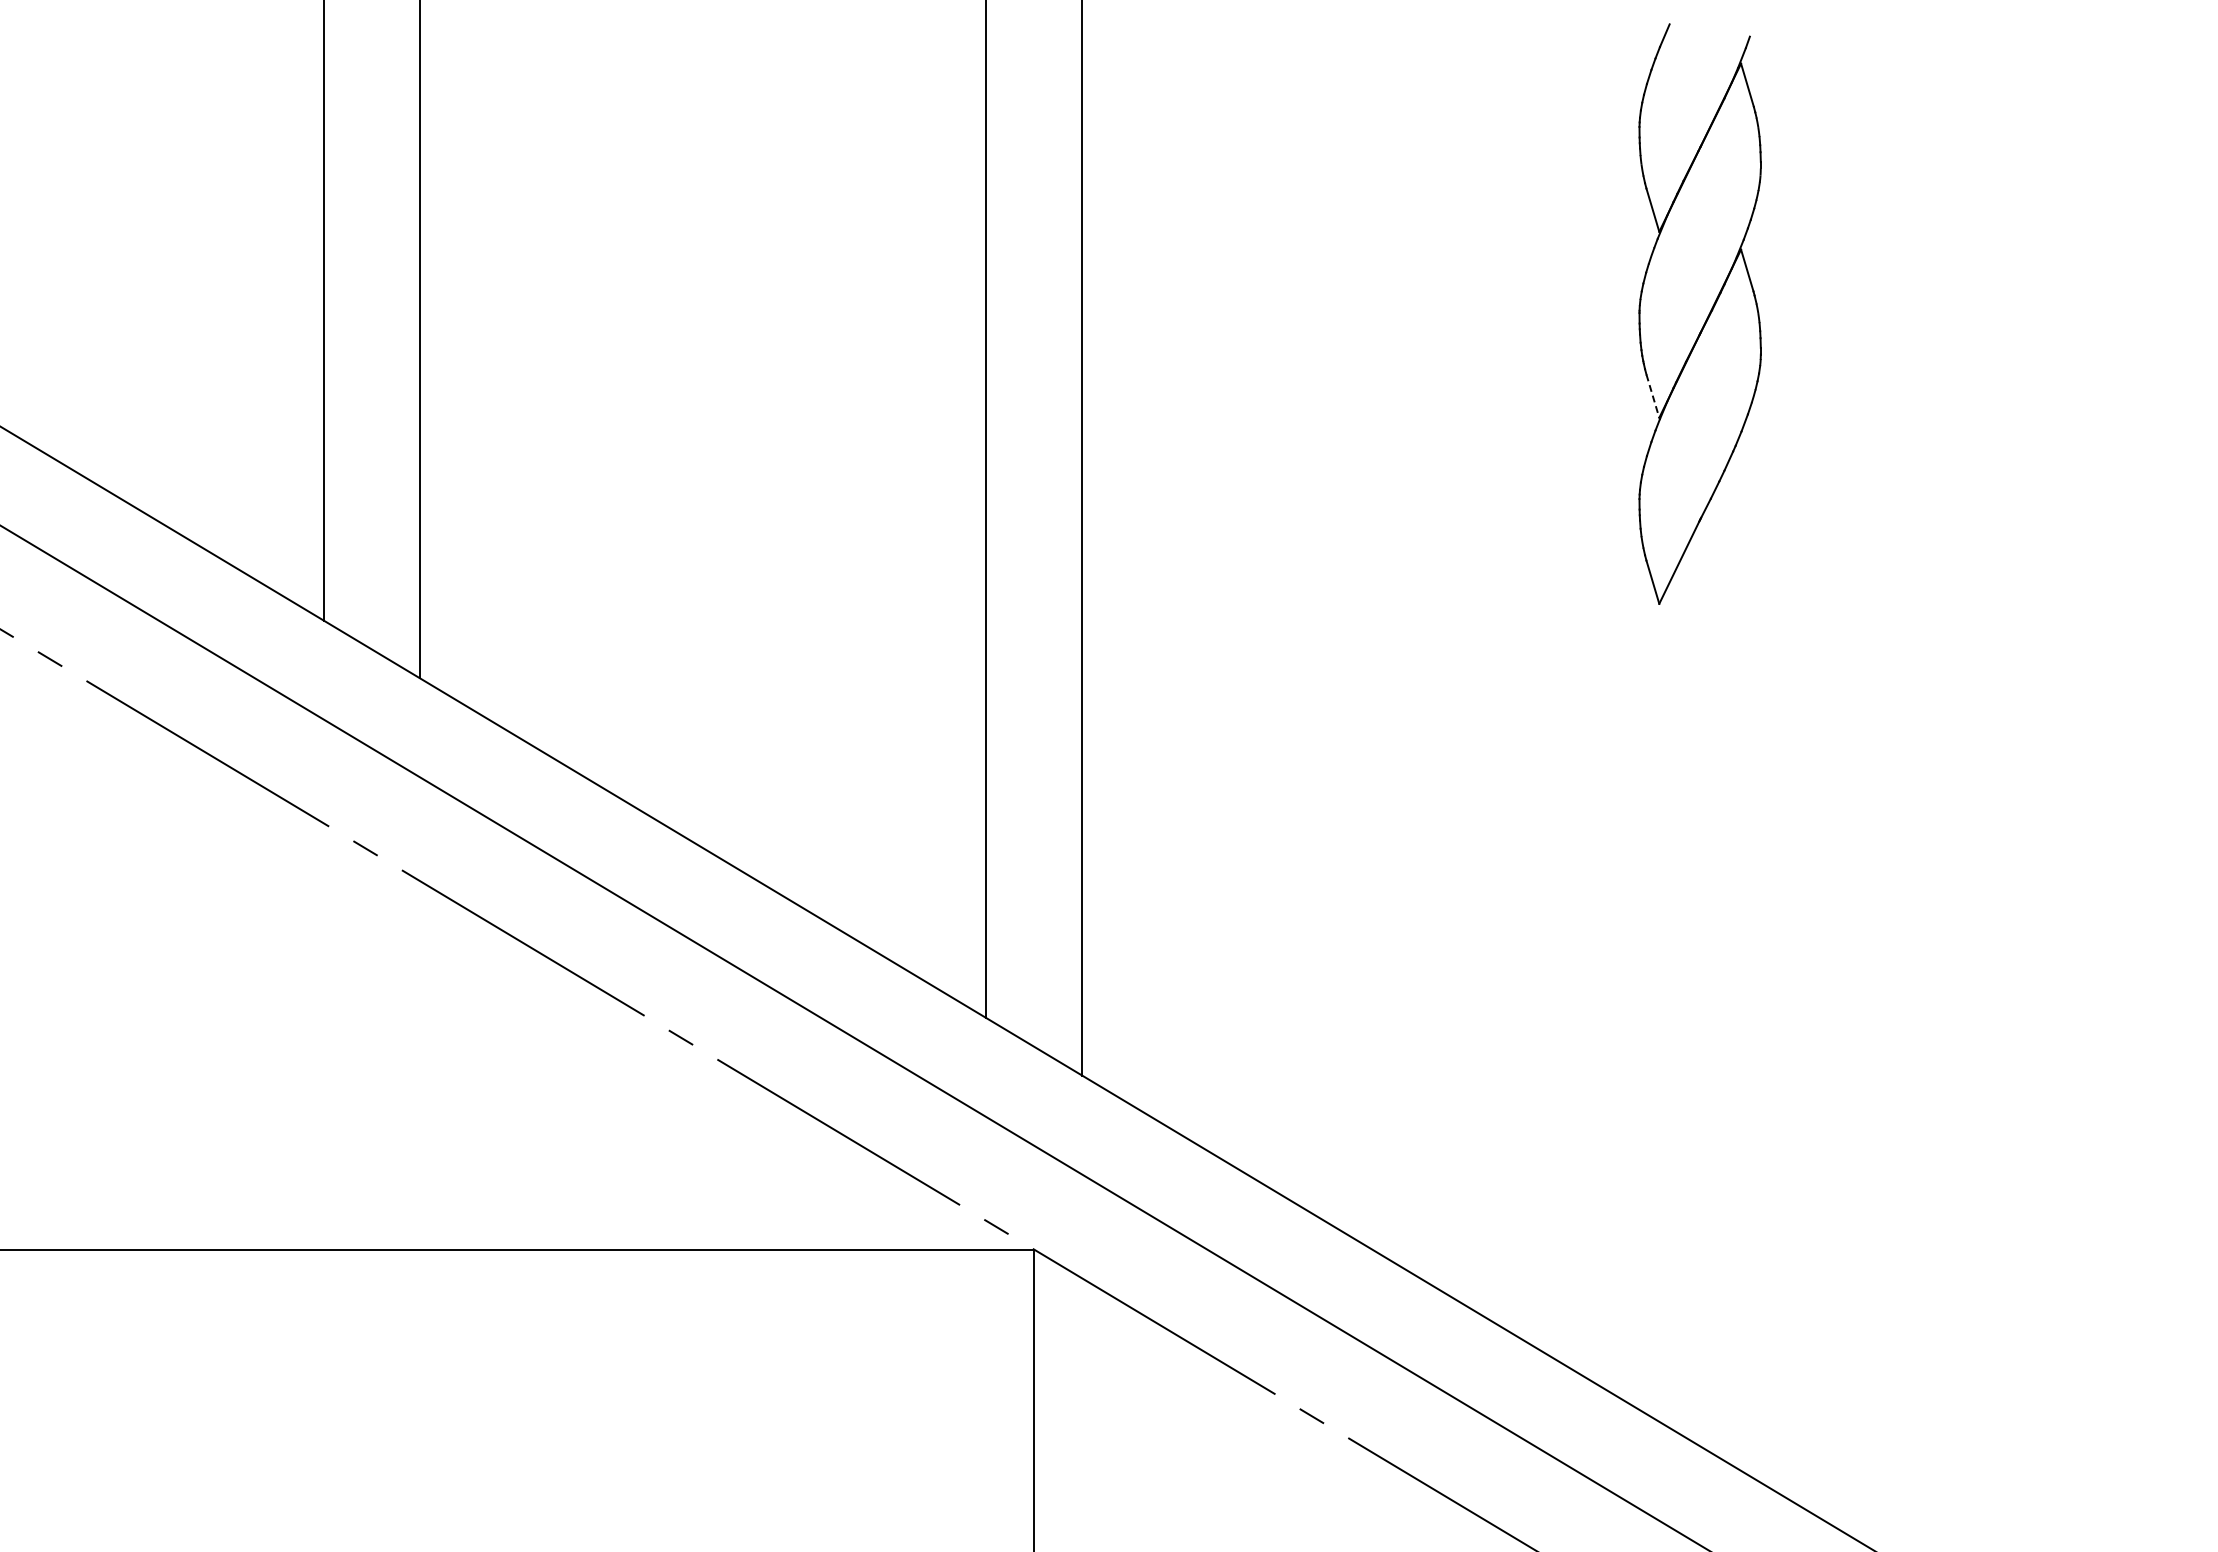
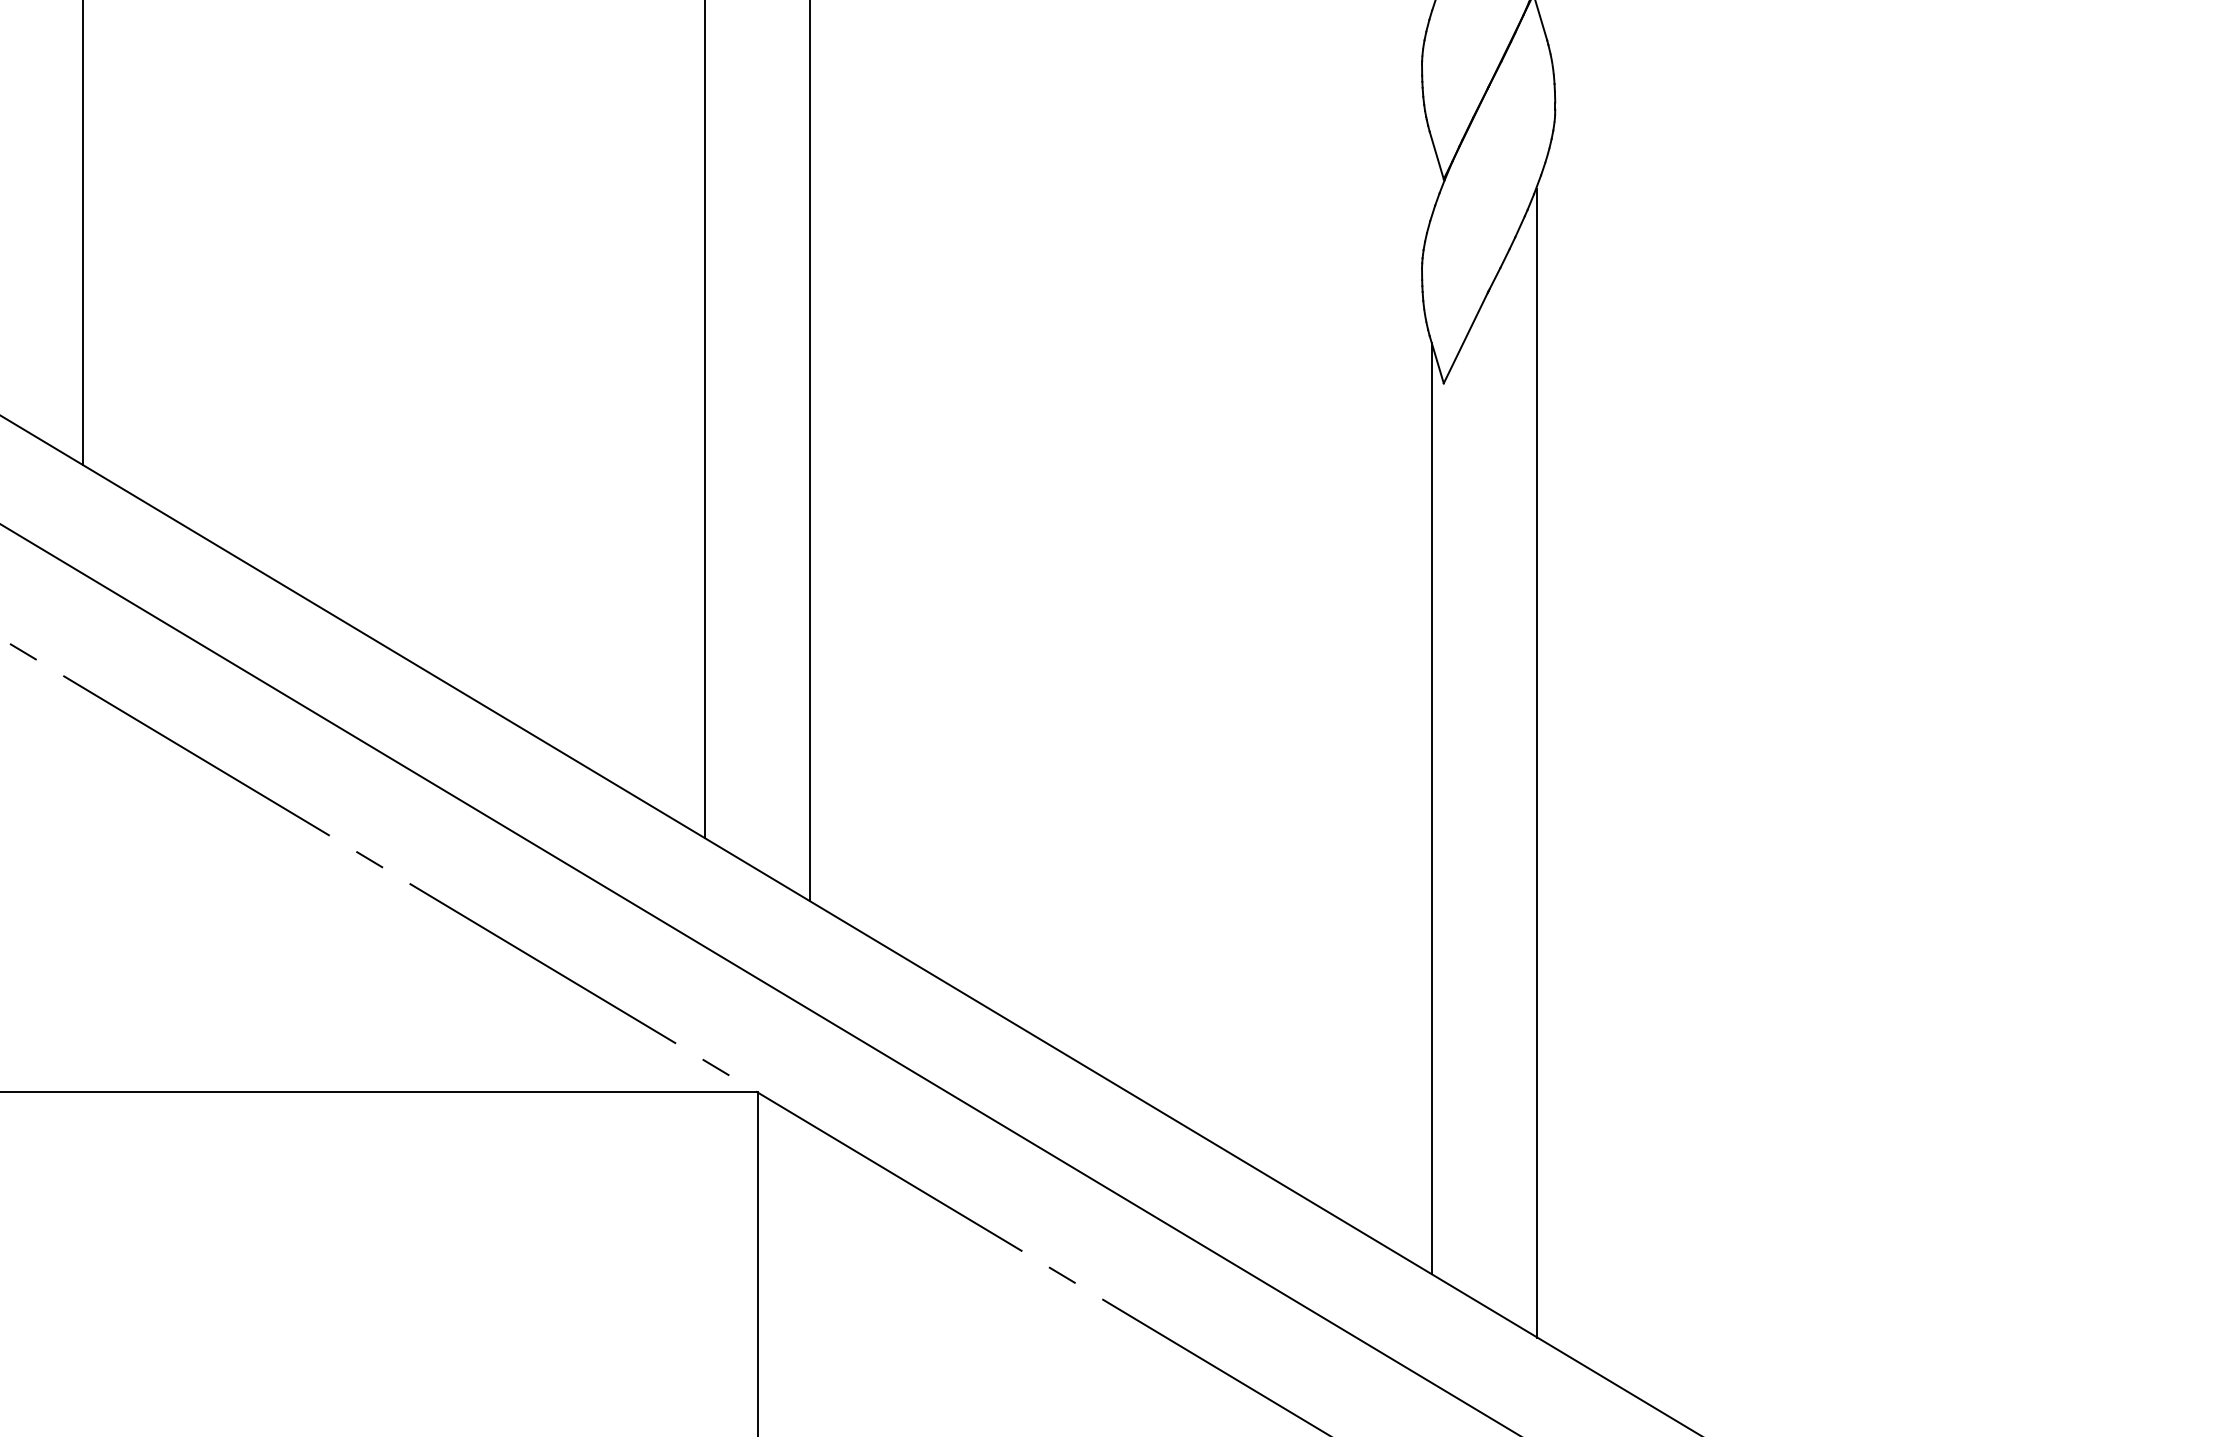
line: (1652, 396) -> (1436, 155), dashed -> solid
line: (1744, 949) -> (1537, 762), added
line: (1648, 990) -> (1431, 807), added

